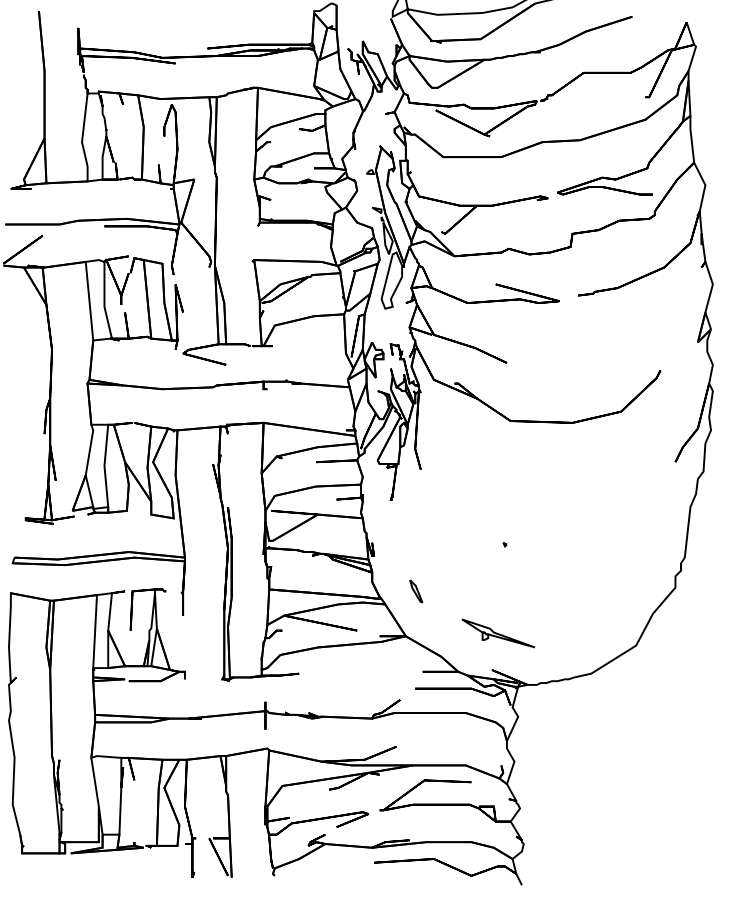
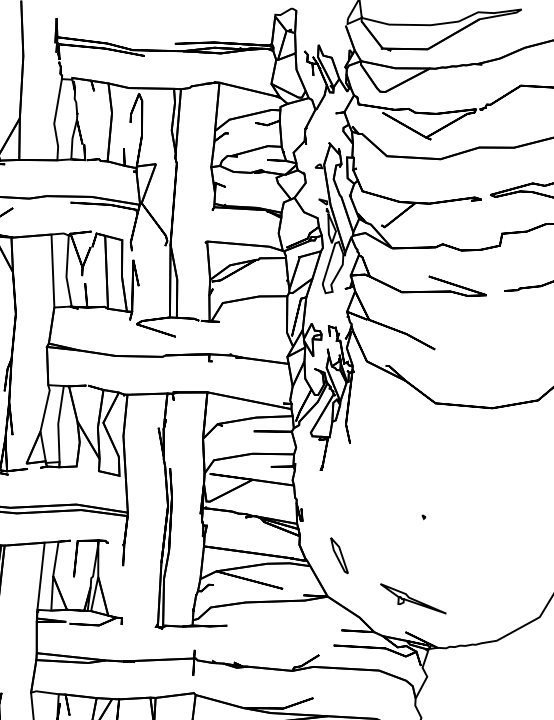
part: (416, 591) -> (339, 555), size x1.67

